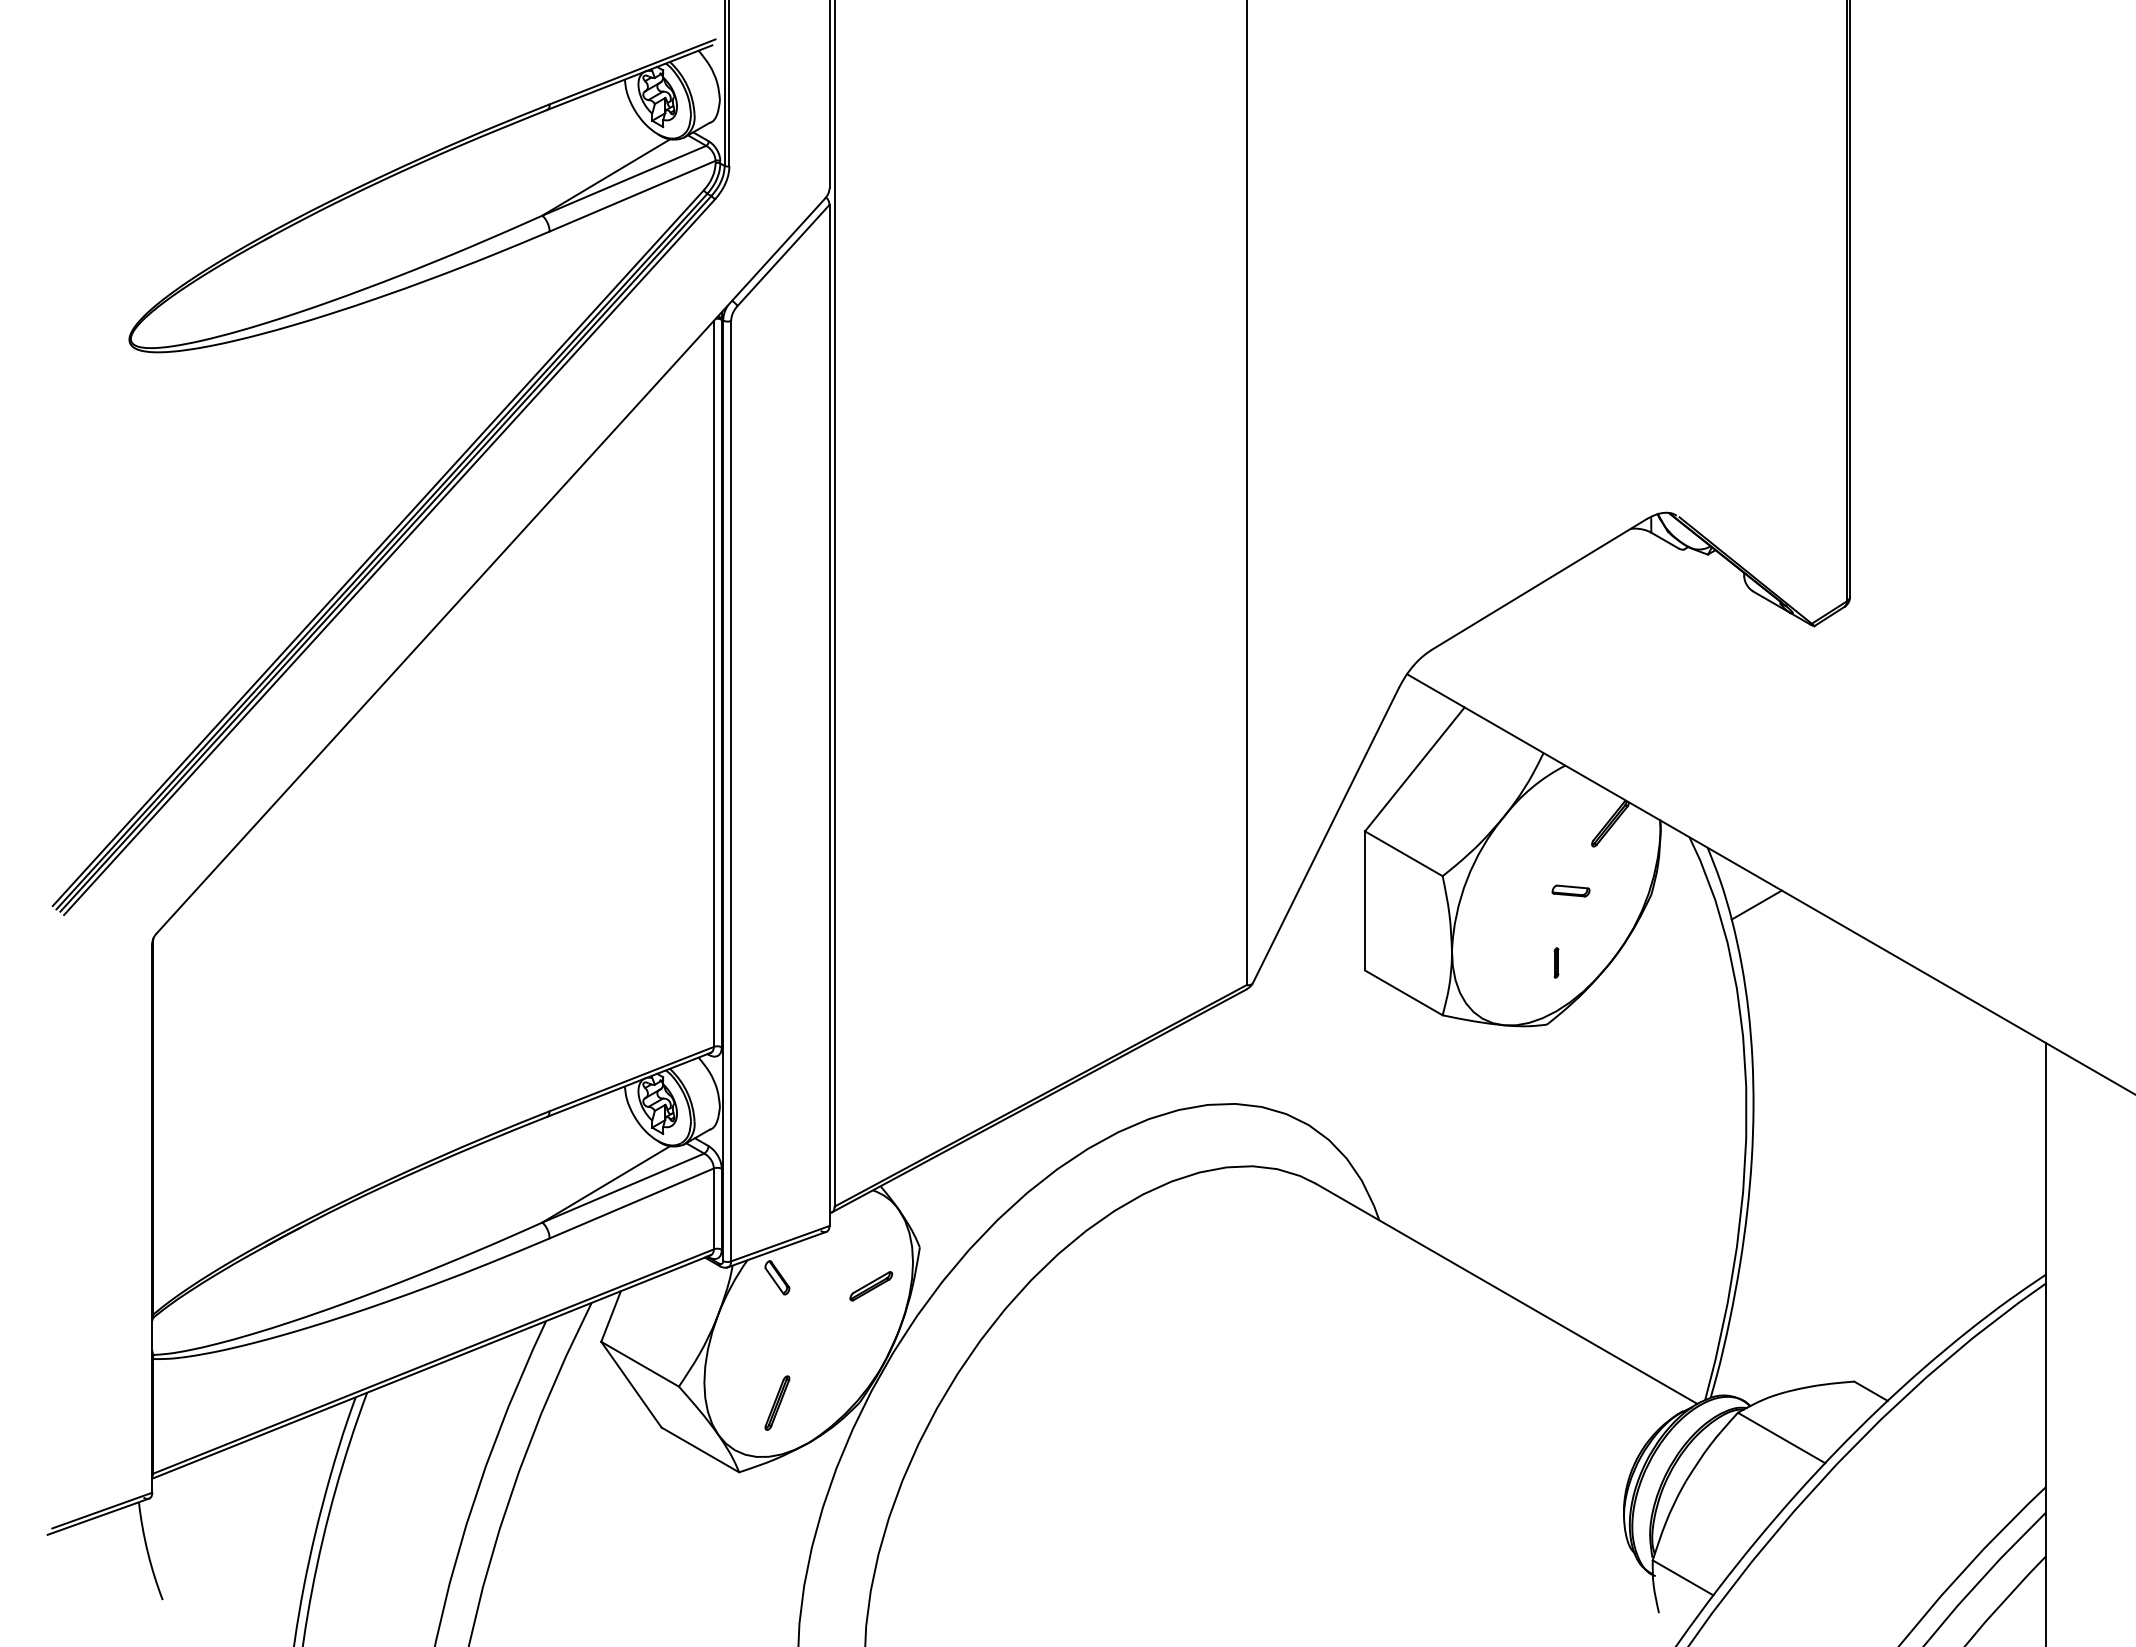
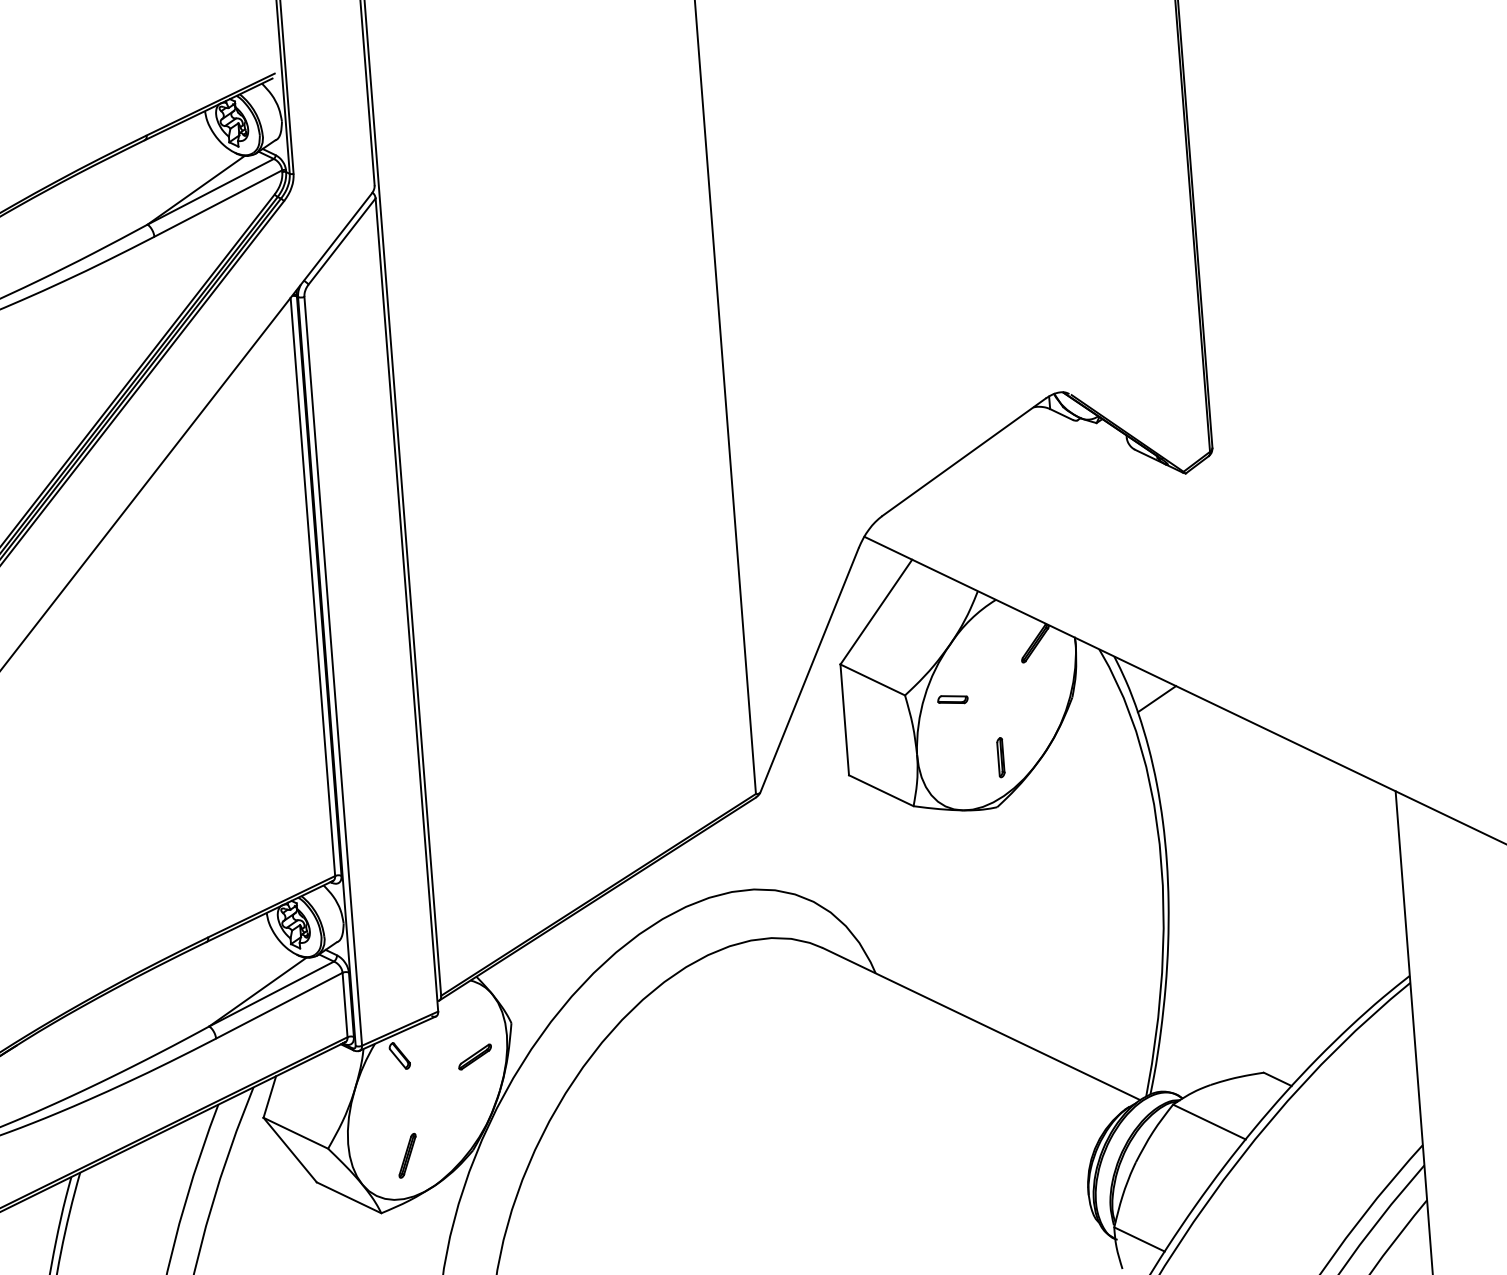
part: (1570, 890) -> (952, 699), moved
part: (1556, 962) -> (1001, 757), size x1.67

